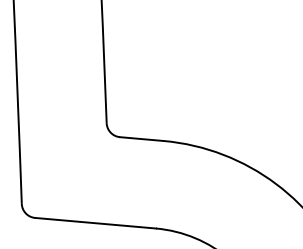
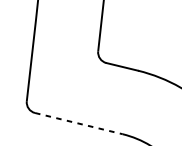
line: (95, 223) -> (78, 123), solid -> dashed

